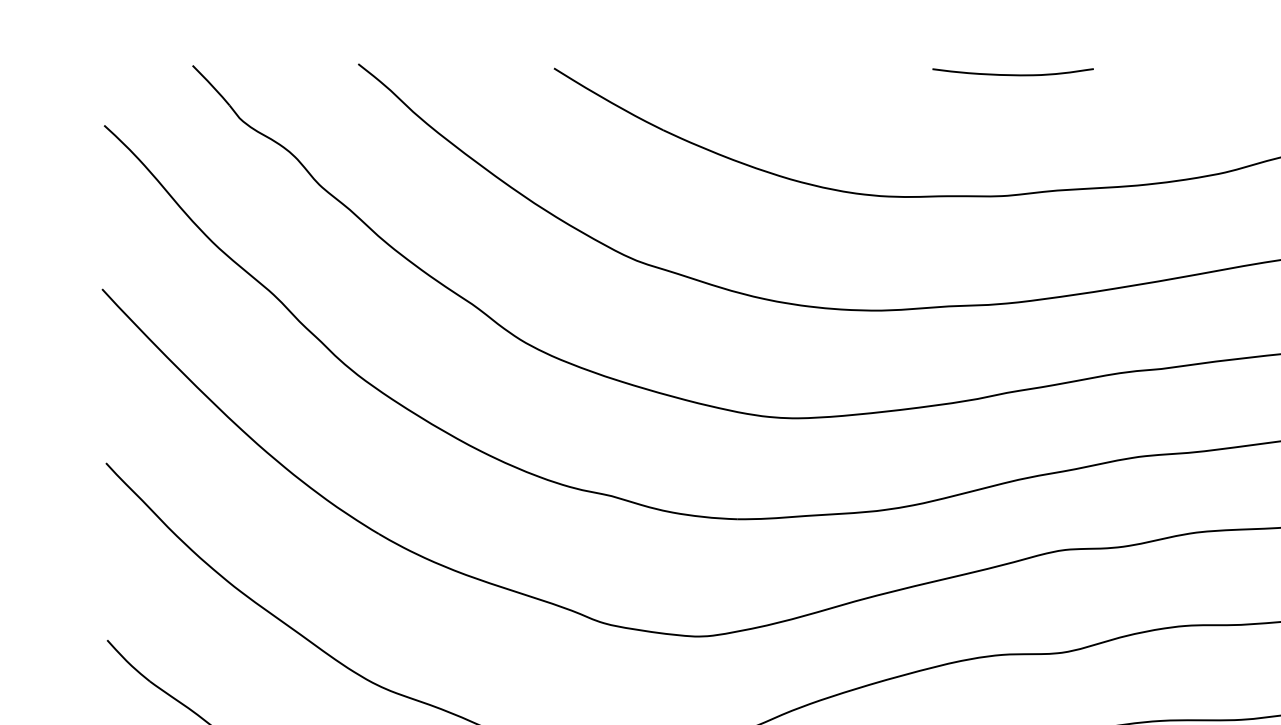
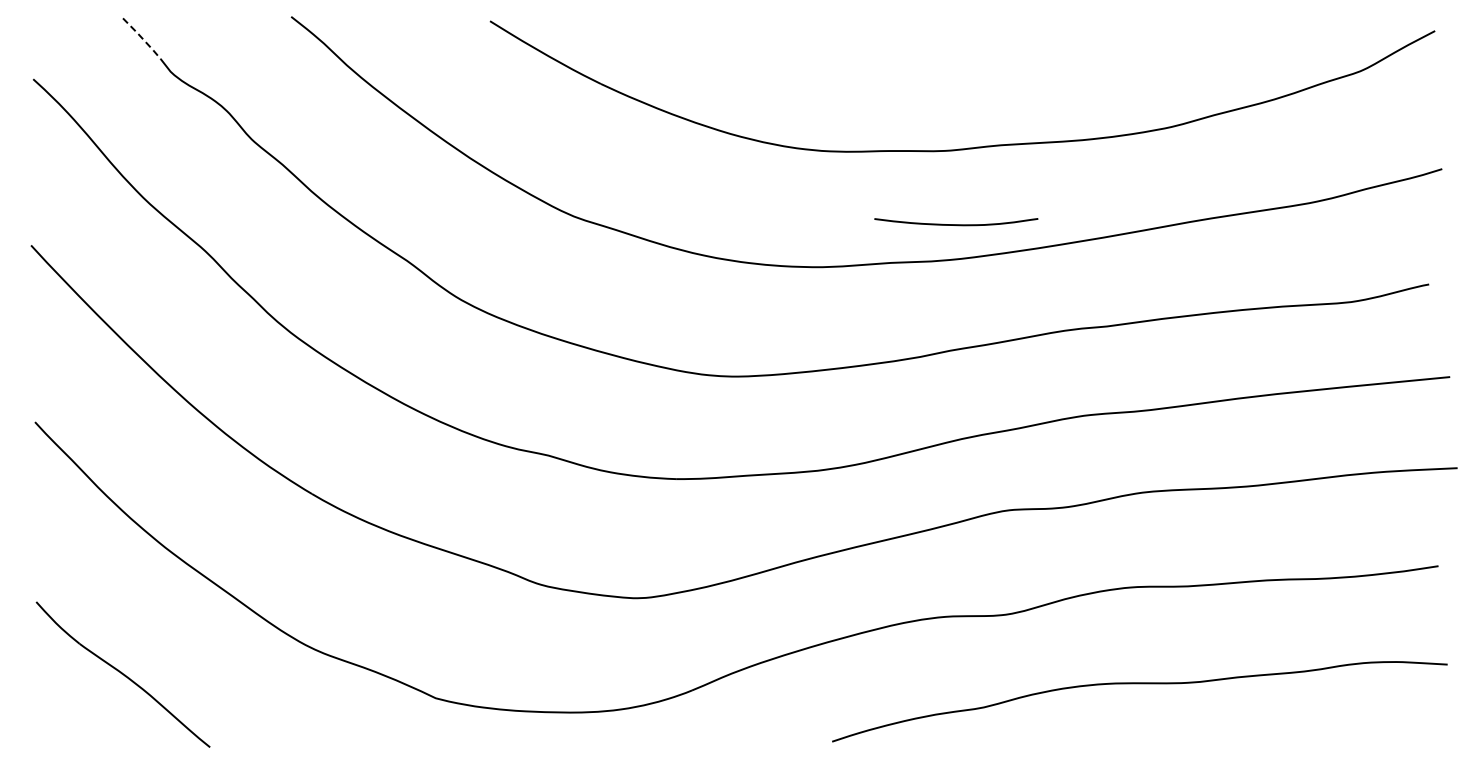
curve: (1013, 74) -> (956, 224), moved
line: (211, 86) -> (142, 39), solid -> dashed

